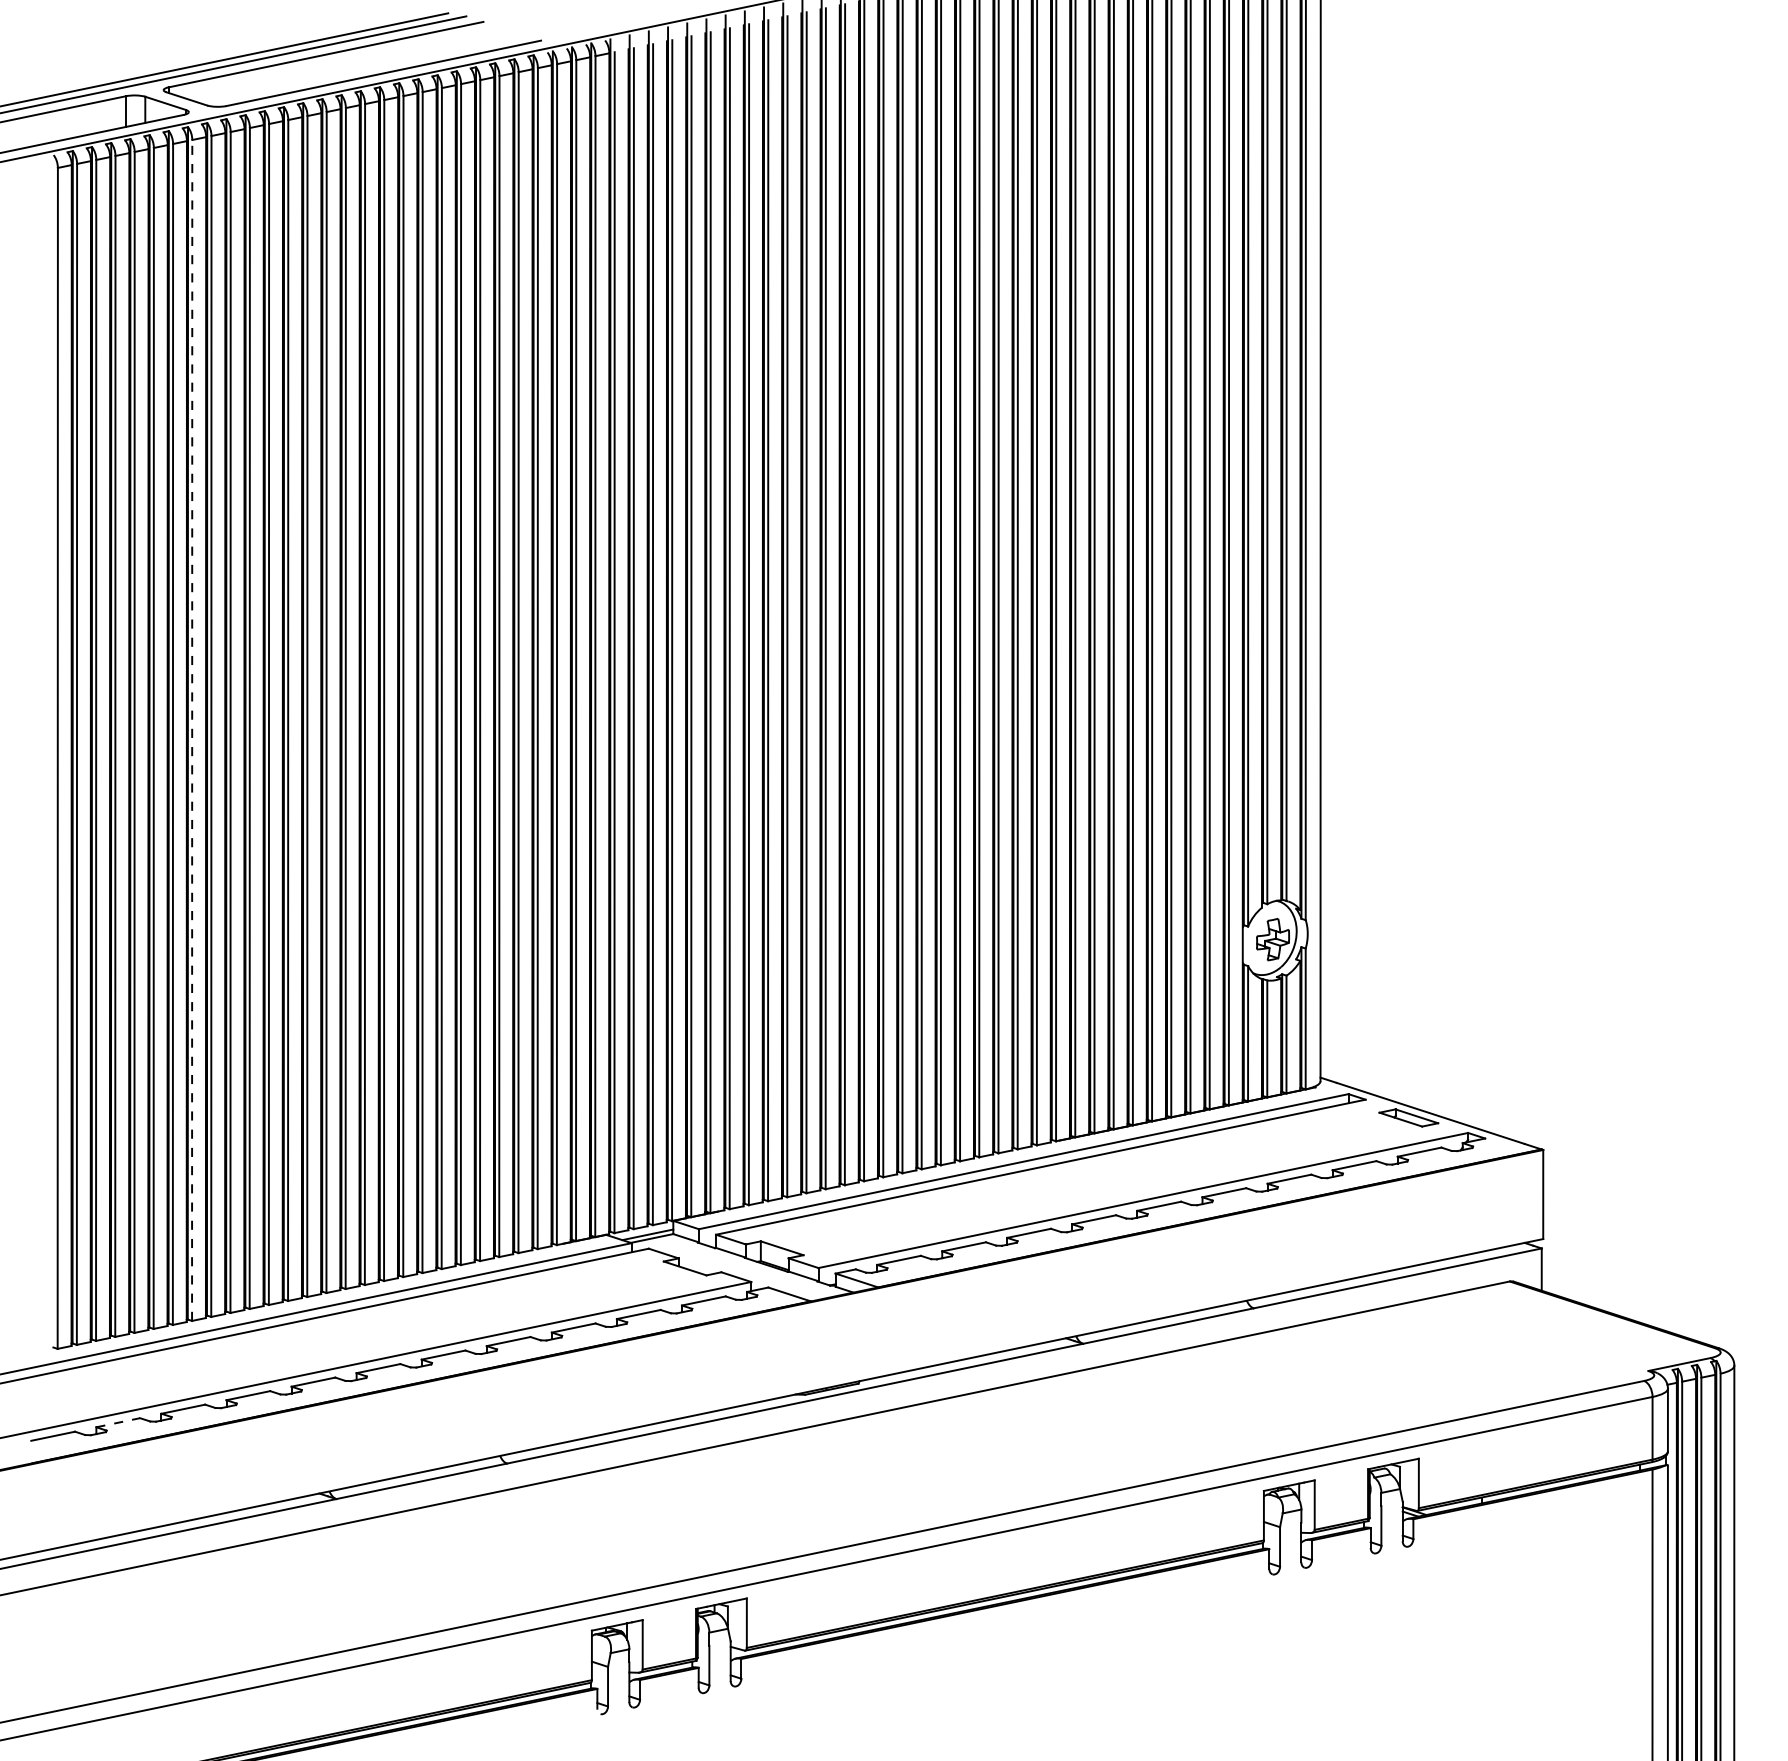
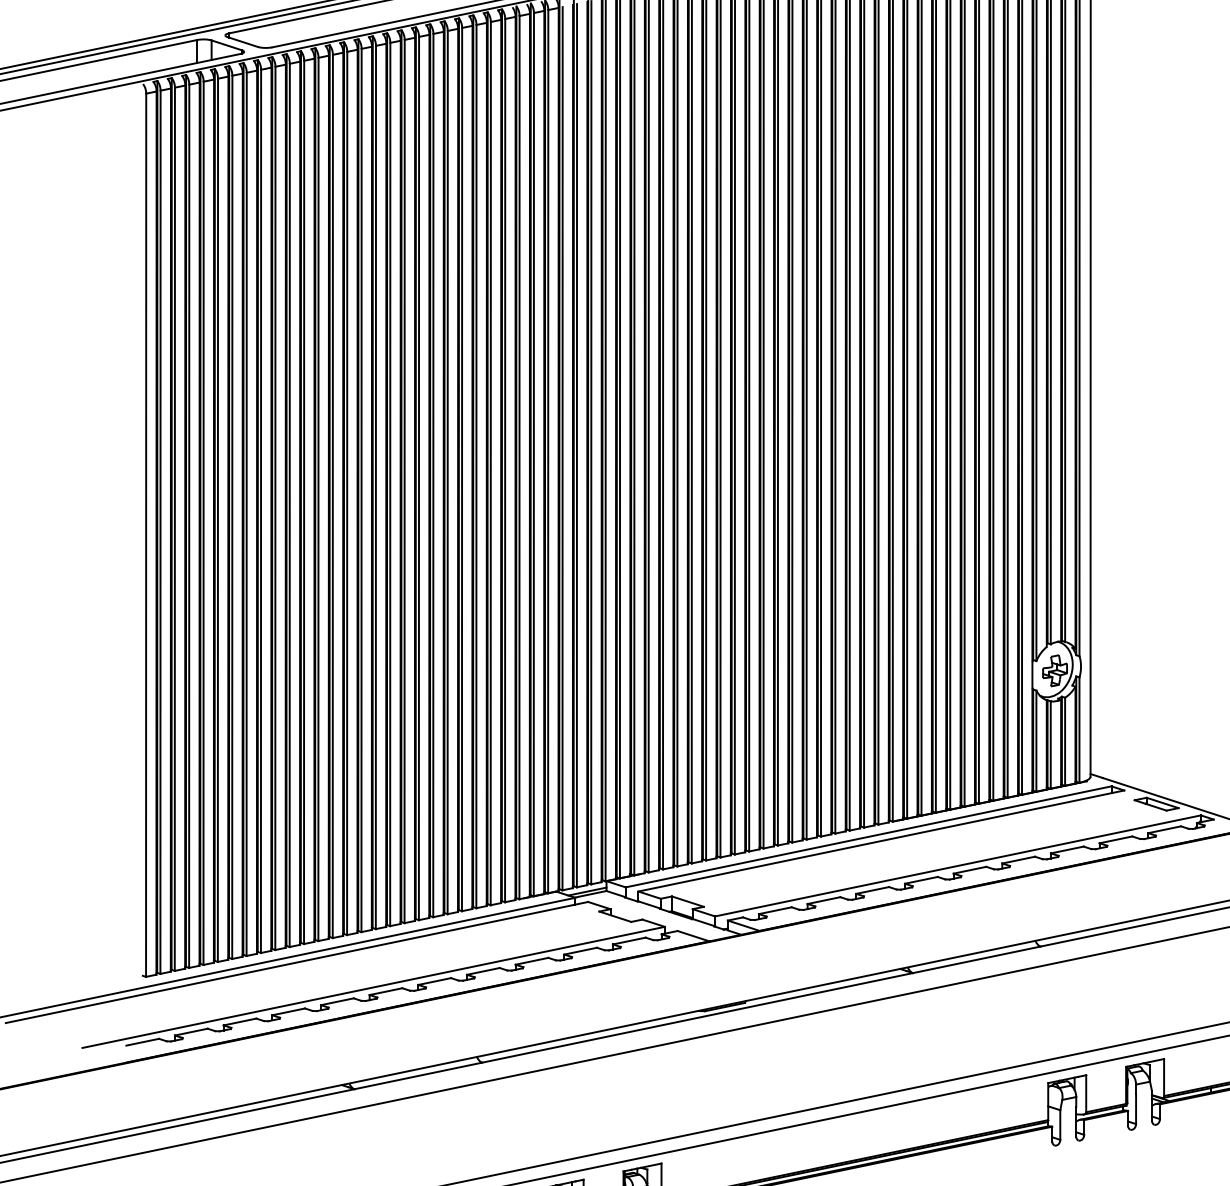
line: (192, 729) -> (246, 513), dashed -> solid
line: (118, 1422) -> (191, 1031), dashed -> solid

